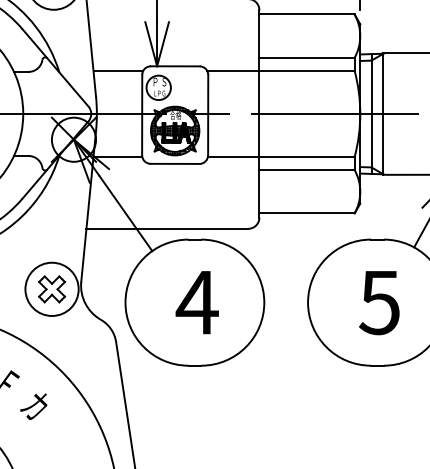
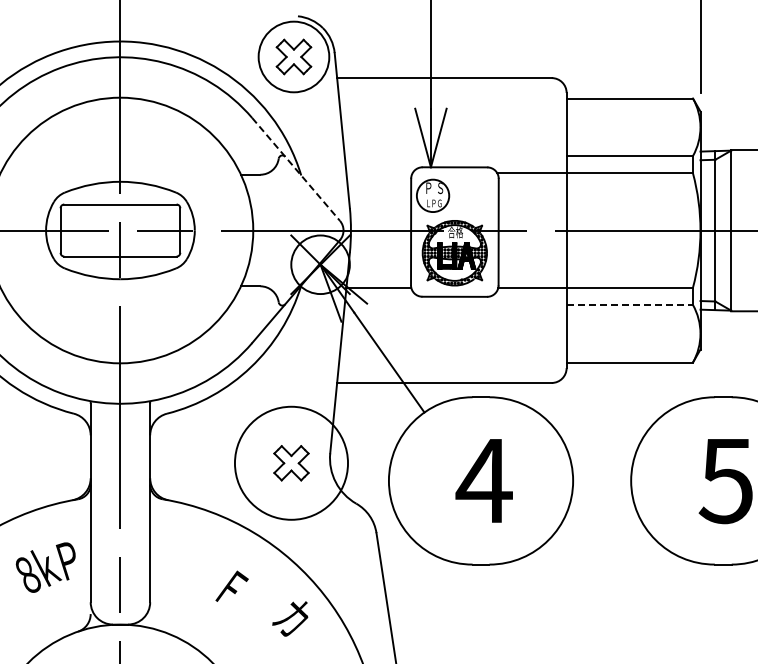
line: (55, 67) -> (296, 169), solid -> dashed
line: (118, 70) -> (379, 173), removed
line: (307, 169) -> (630, 304), solid -> dashed
circle: (52, 288) -> (291, 462), size x1.6
text: (33, 406) -> (290, 618), moved

